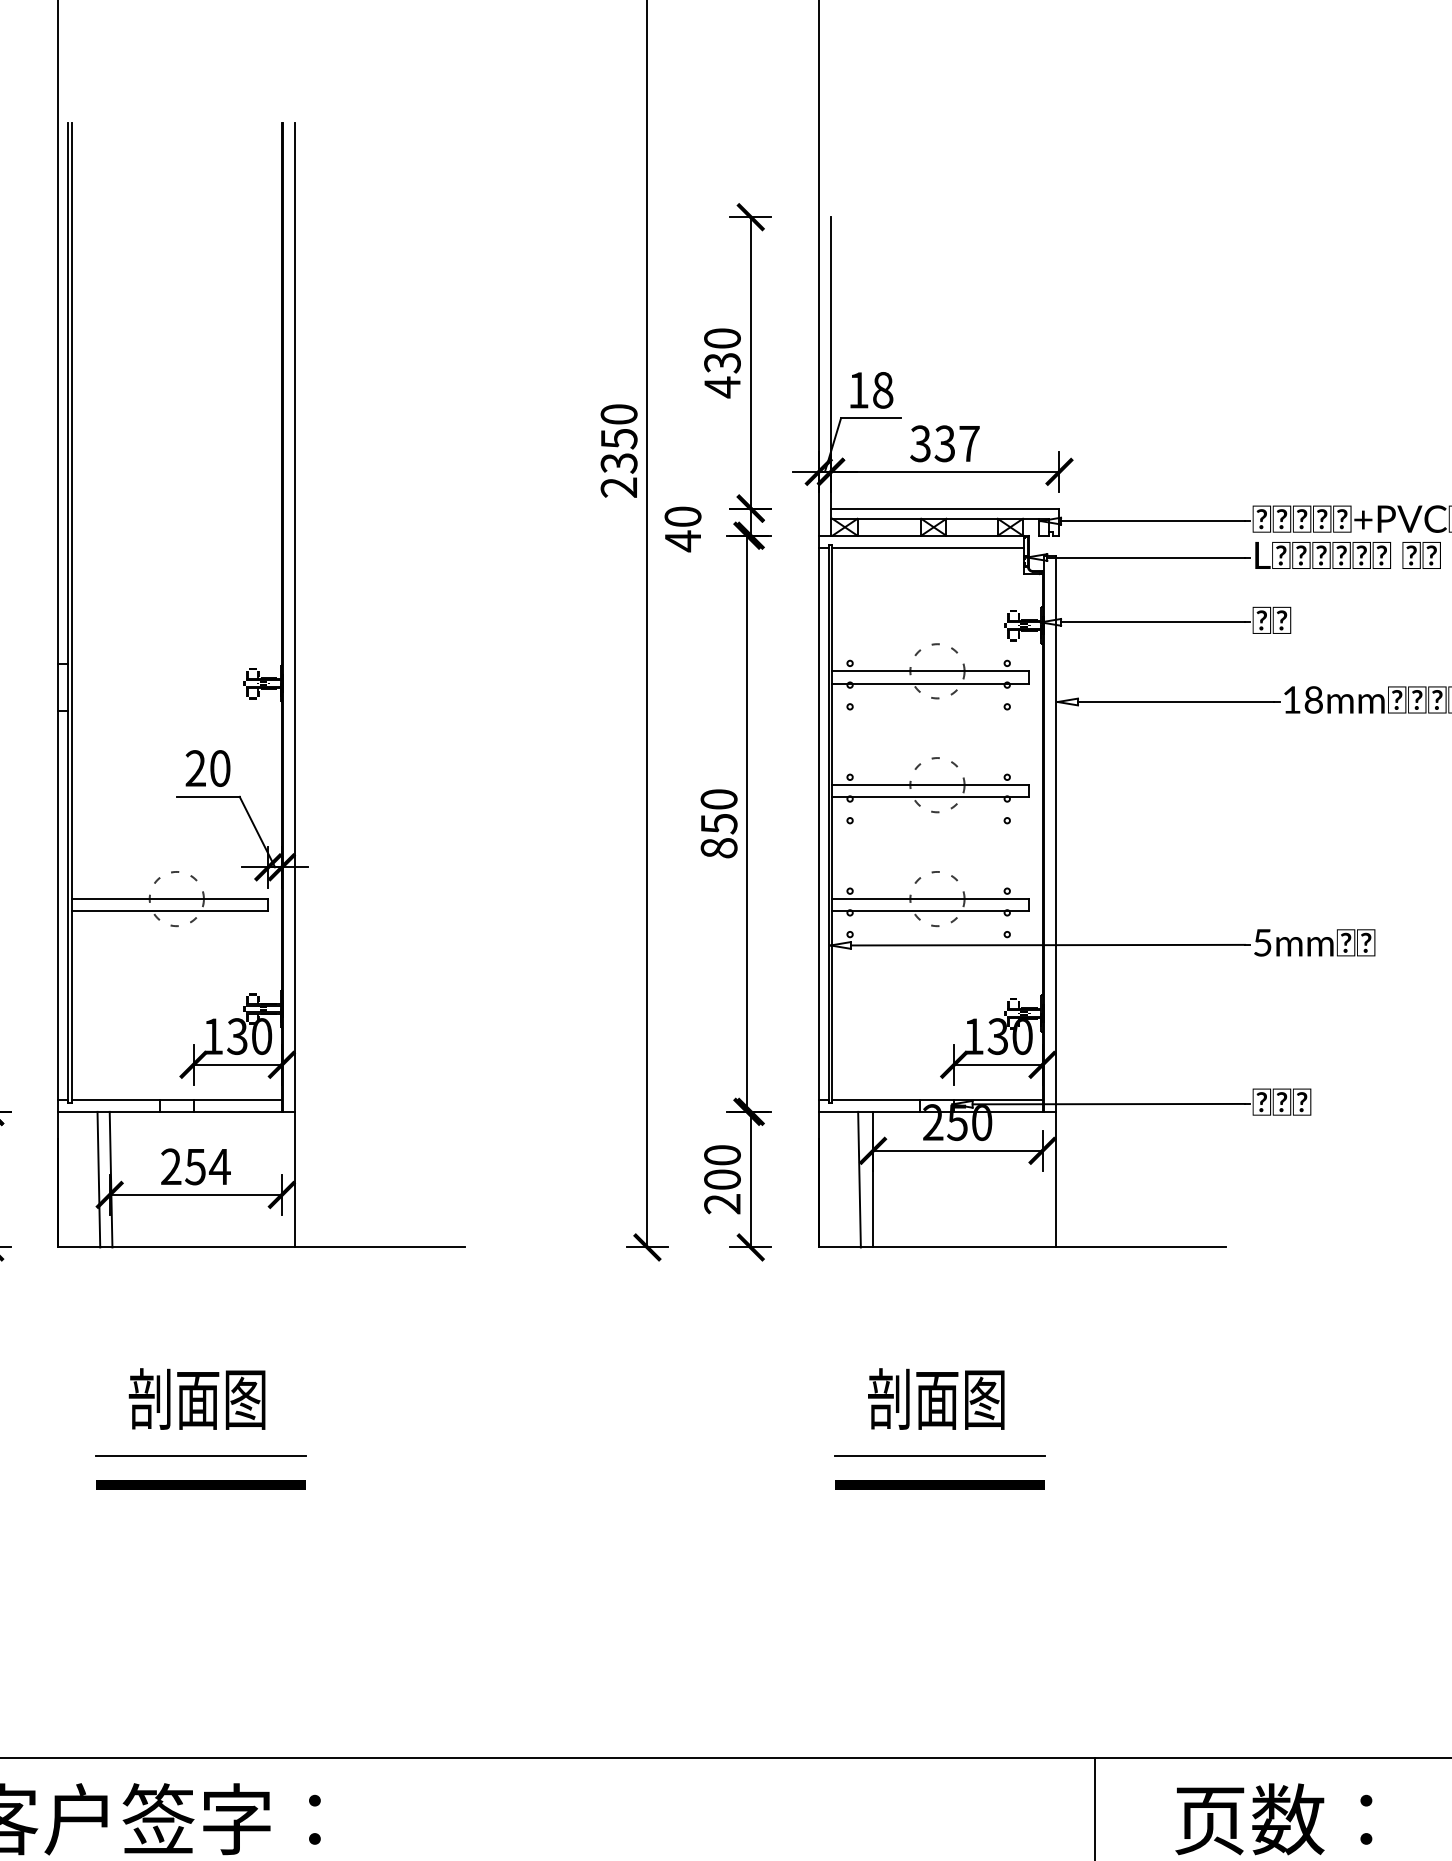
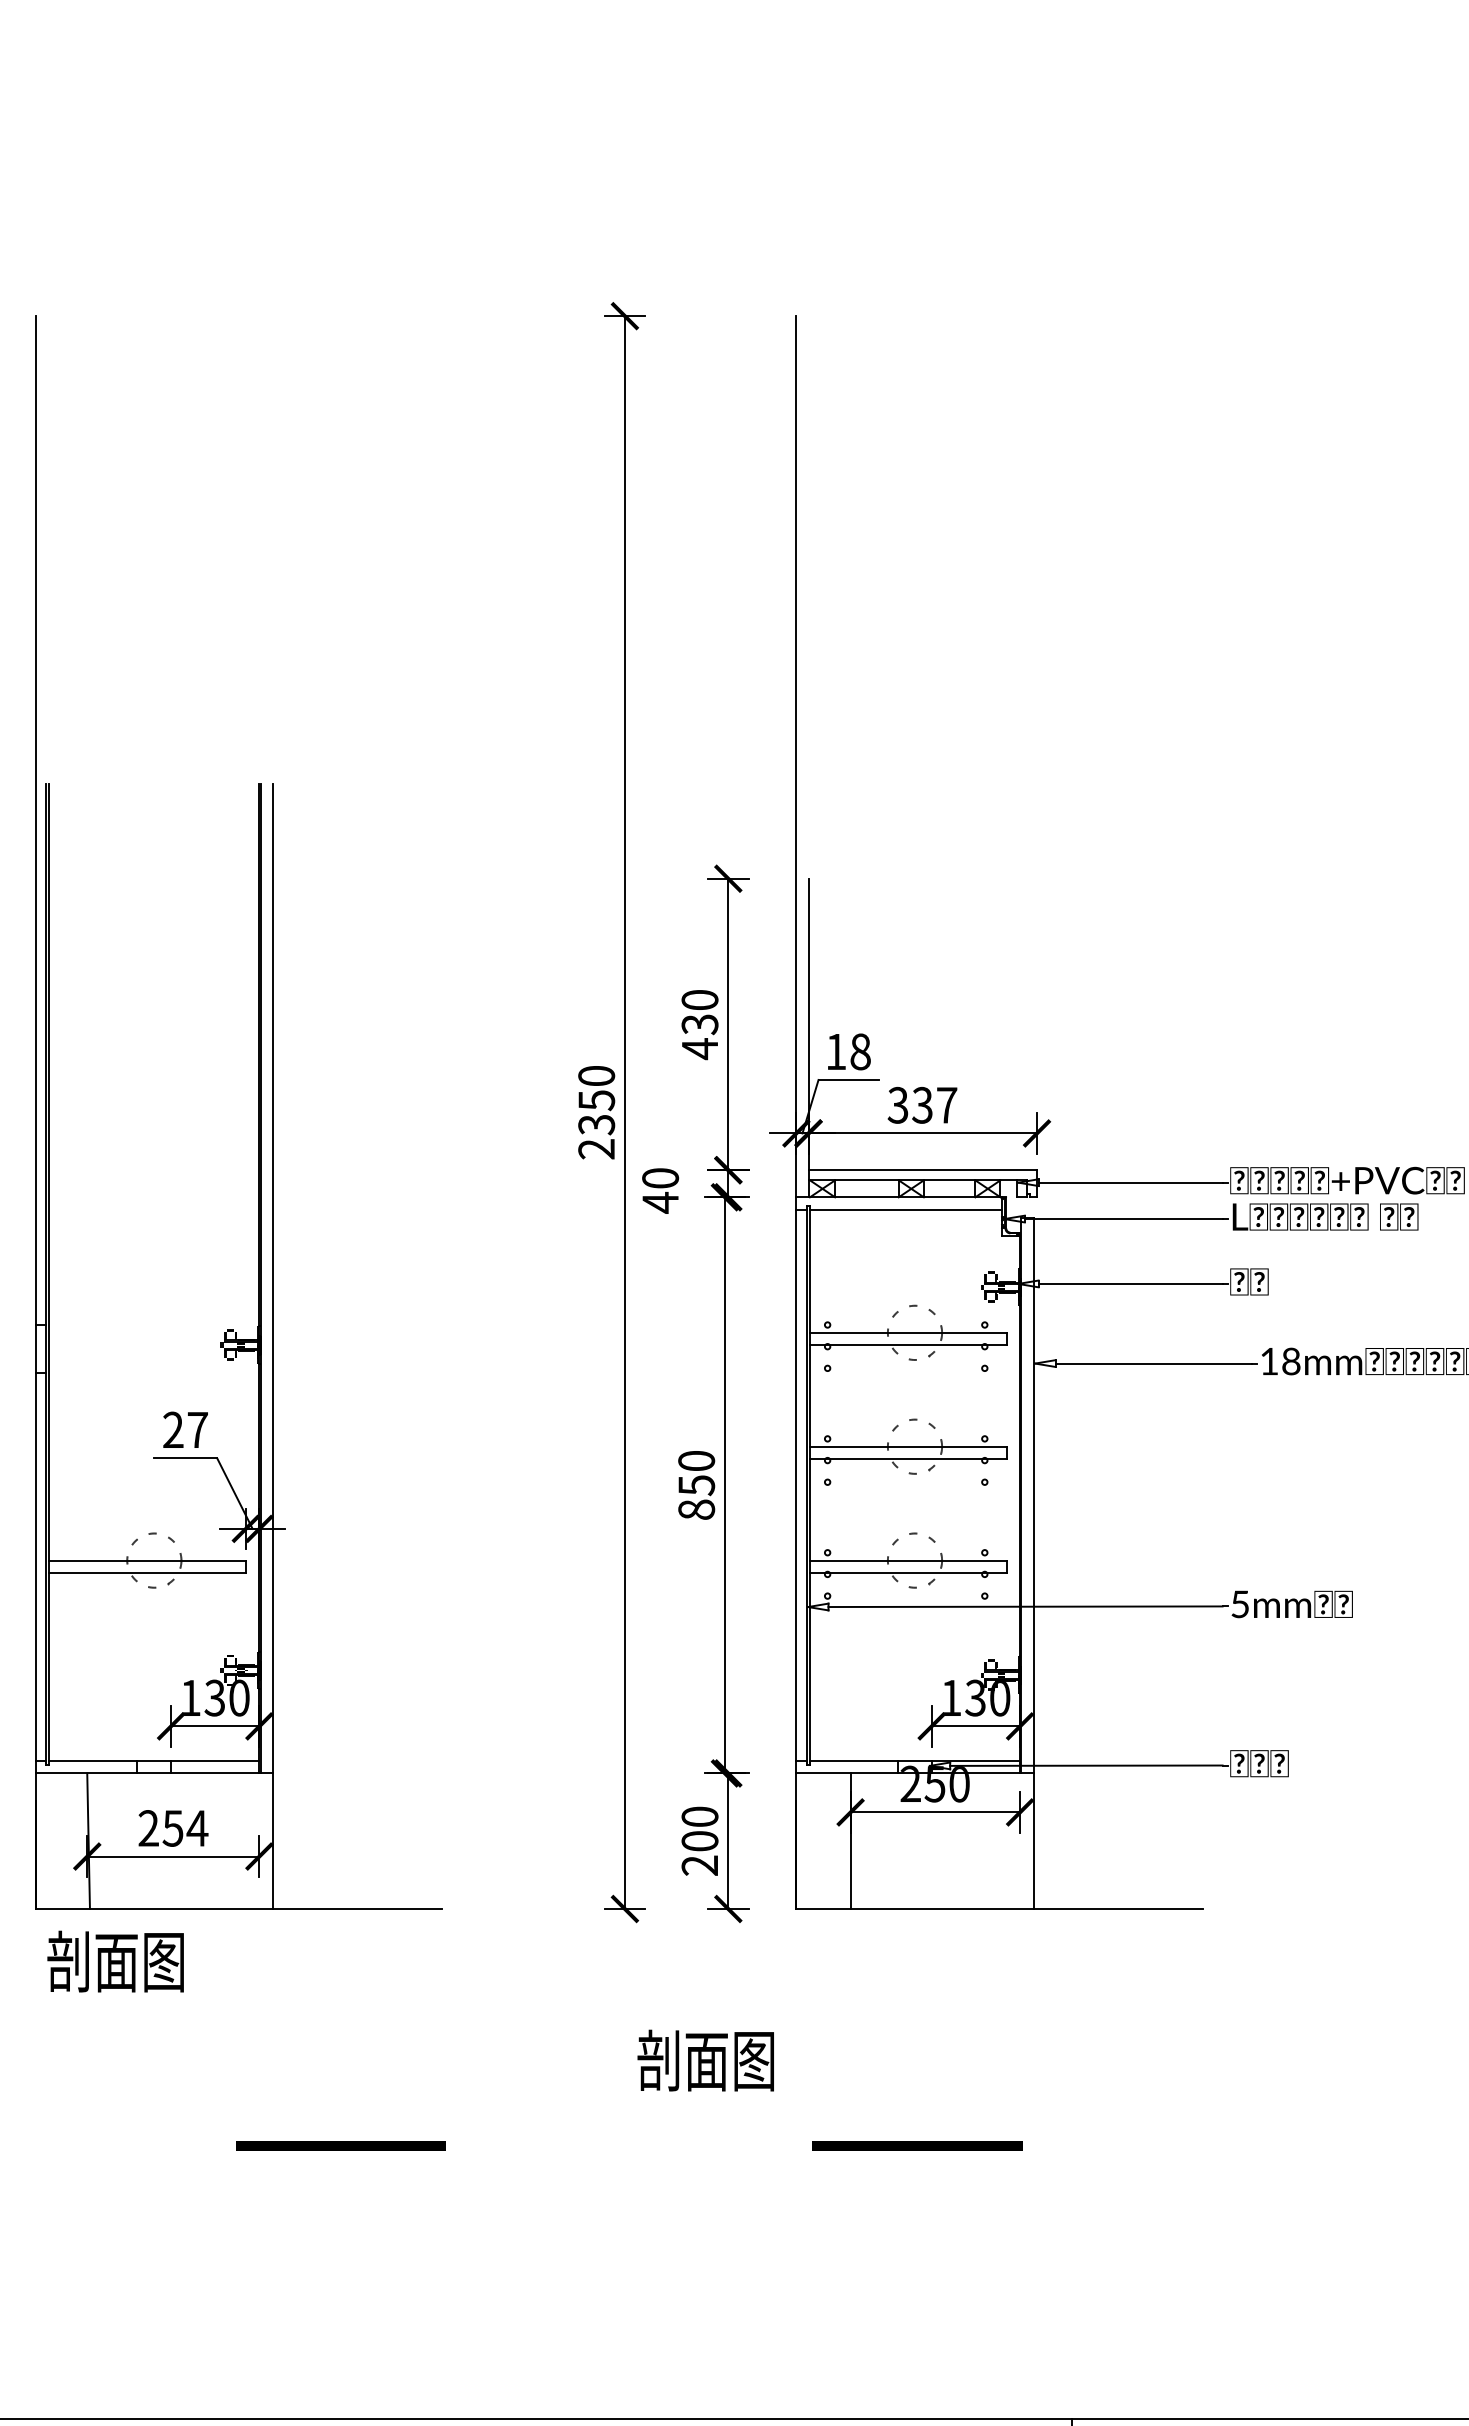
text: (219, 767) -> (197, 1429), 20 -> 27
line: (98, 1179) -> (76, 1841), removed
line: (858, 1179) -> (836, 1841), removed
text: (196, 1398) -> (115, 1961), moved
text: (935, 1398) -> (705, 2060), moved
line: (200, 1455) -> (178, 2117), removed
line: (939, 1455) -> (917, 2117), removed
line: (199, 1483) -> (340, 2145), moved

